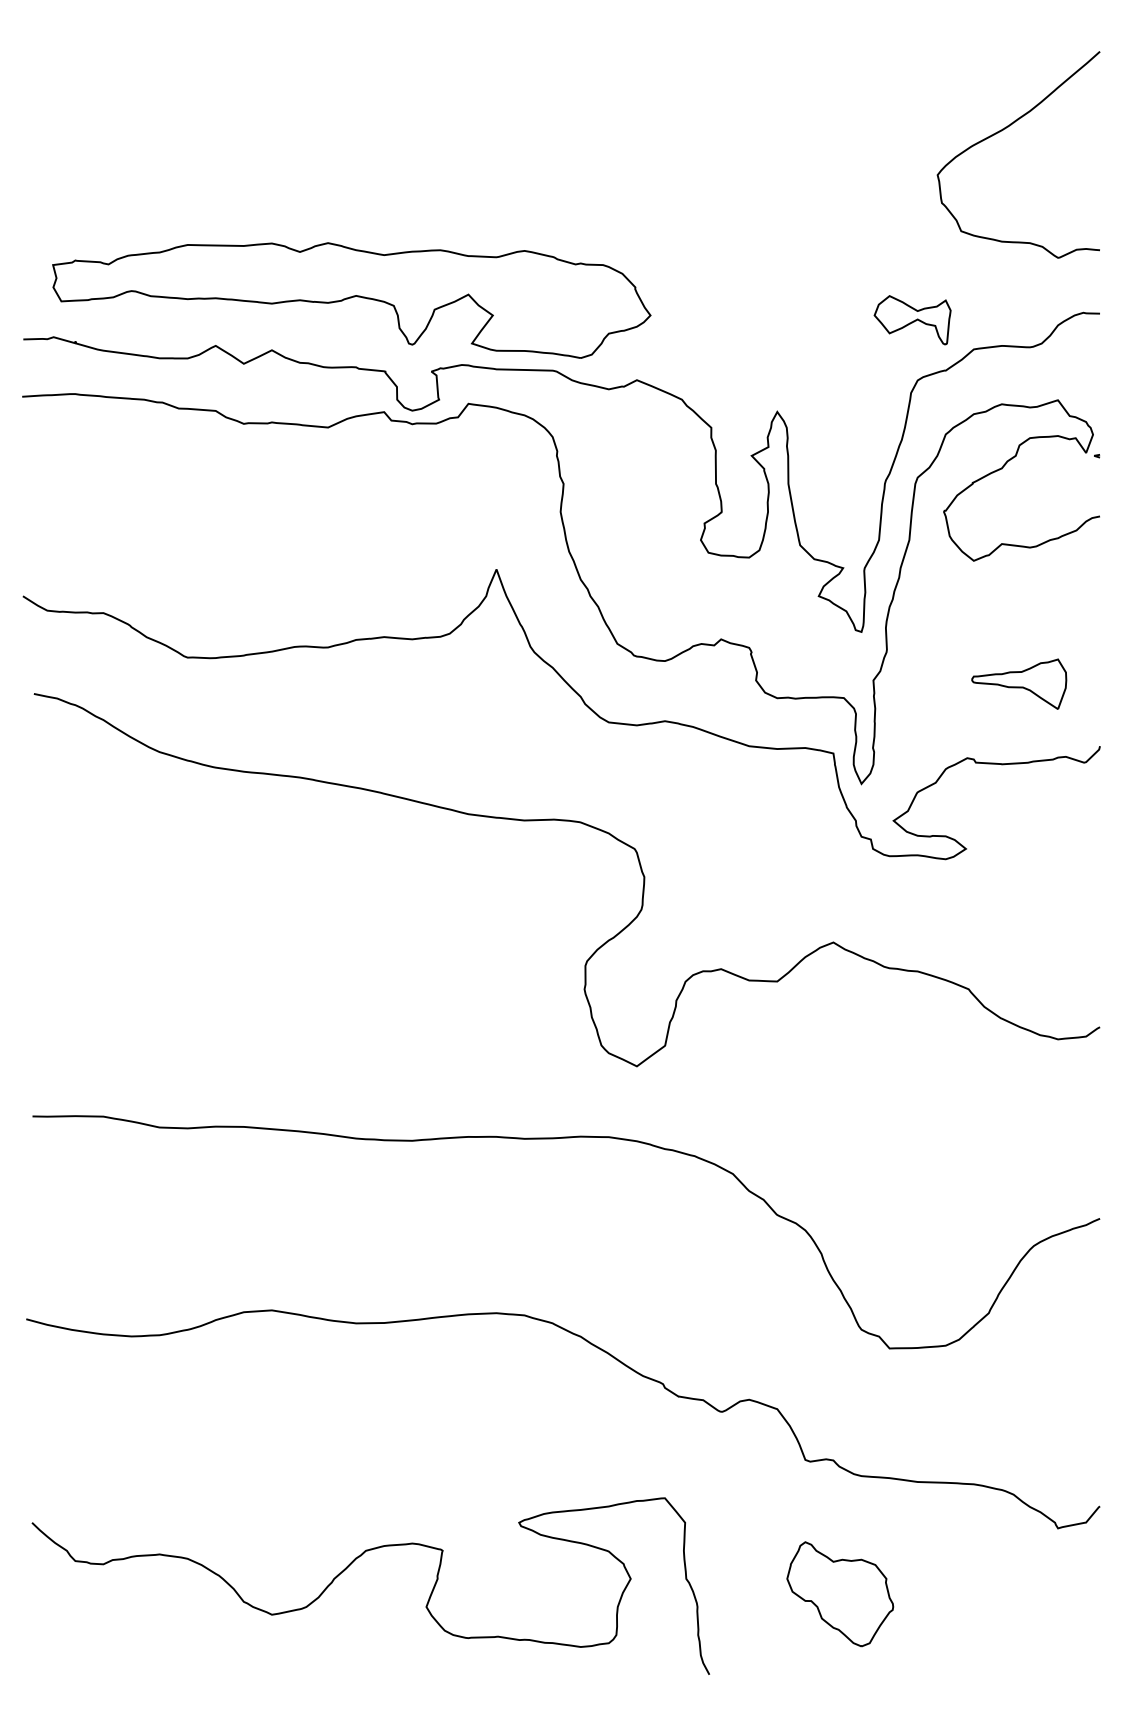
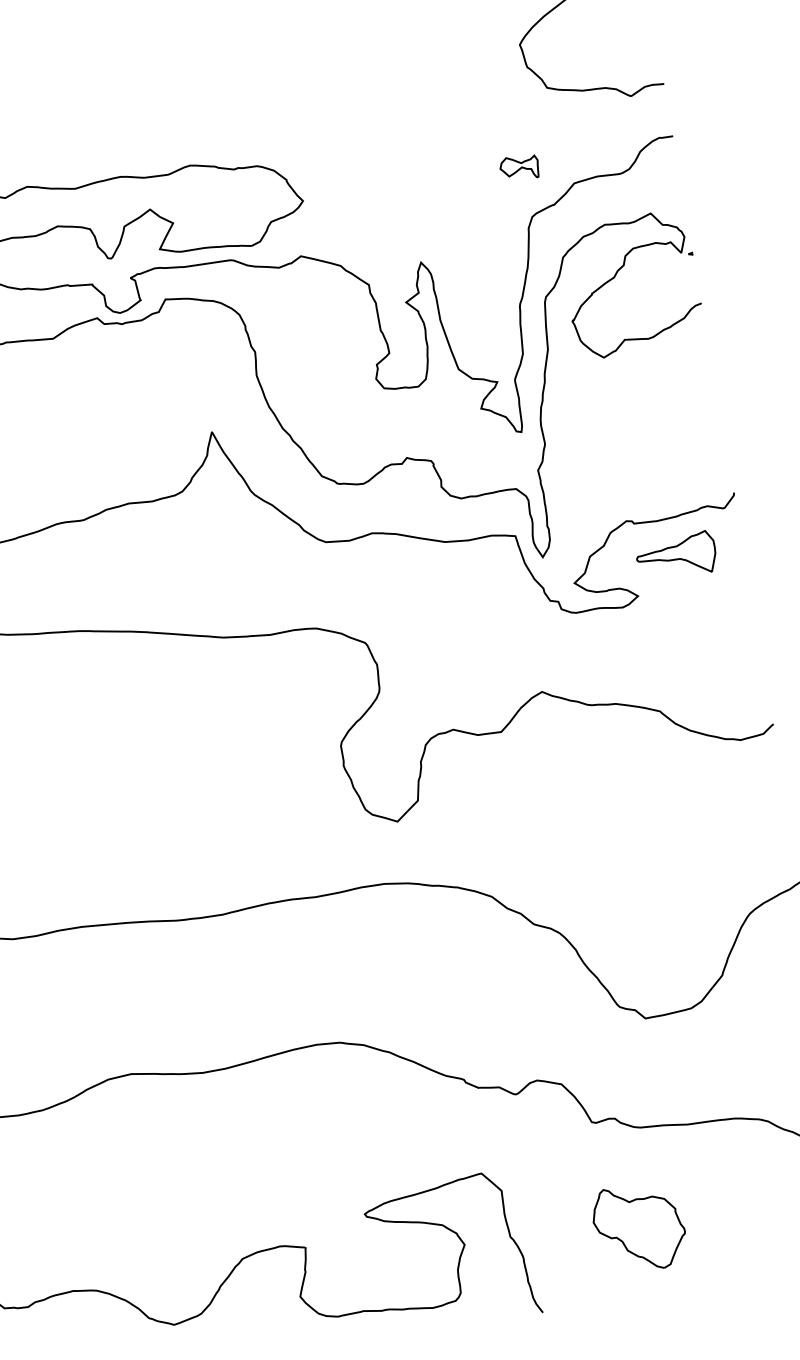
part: (912, 320) -> (519, 168), size x0.6
part: (1019, 683) -> (676, 556), moved

